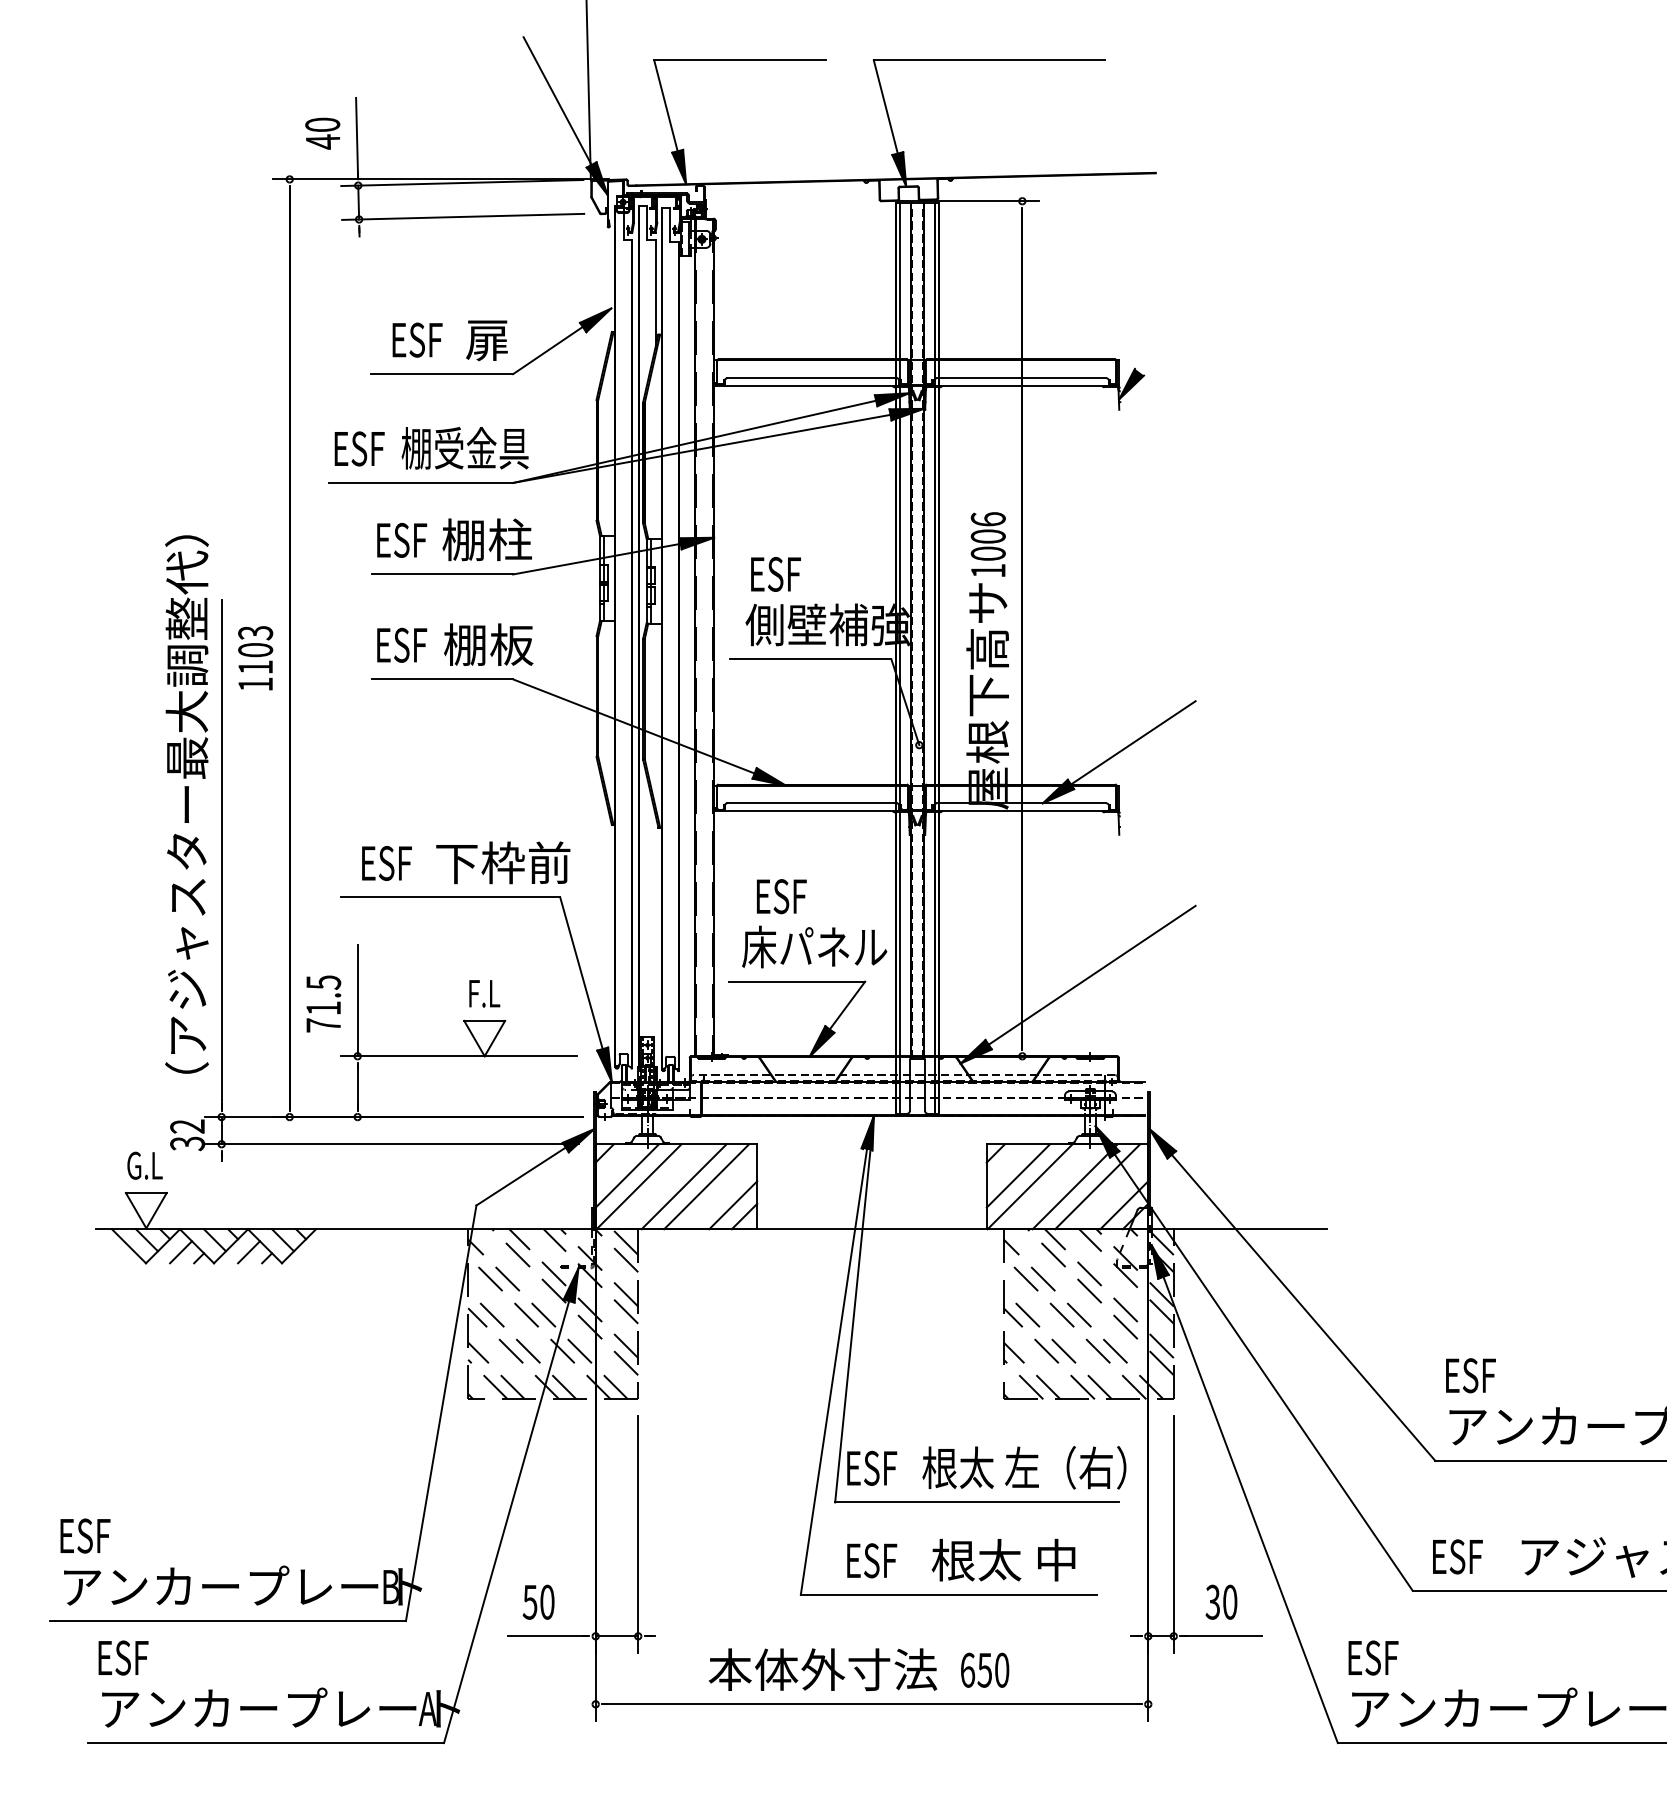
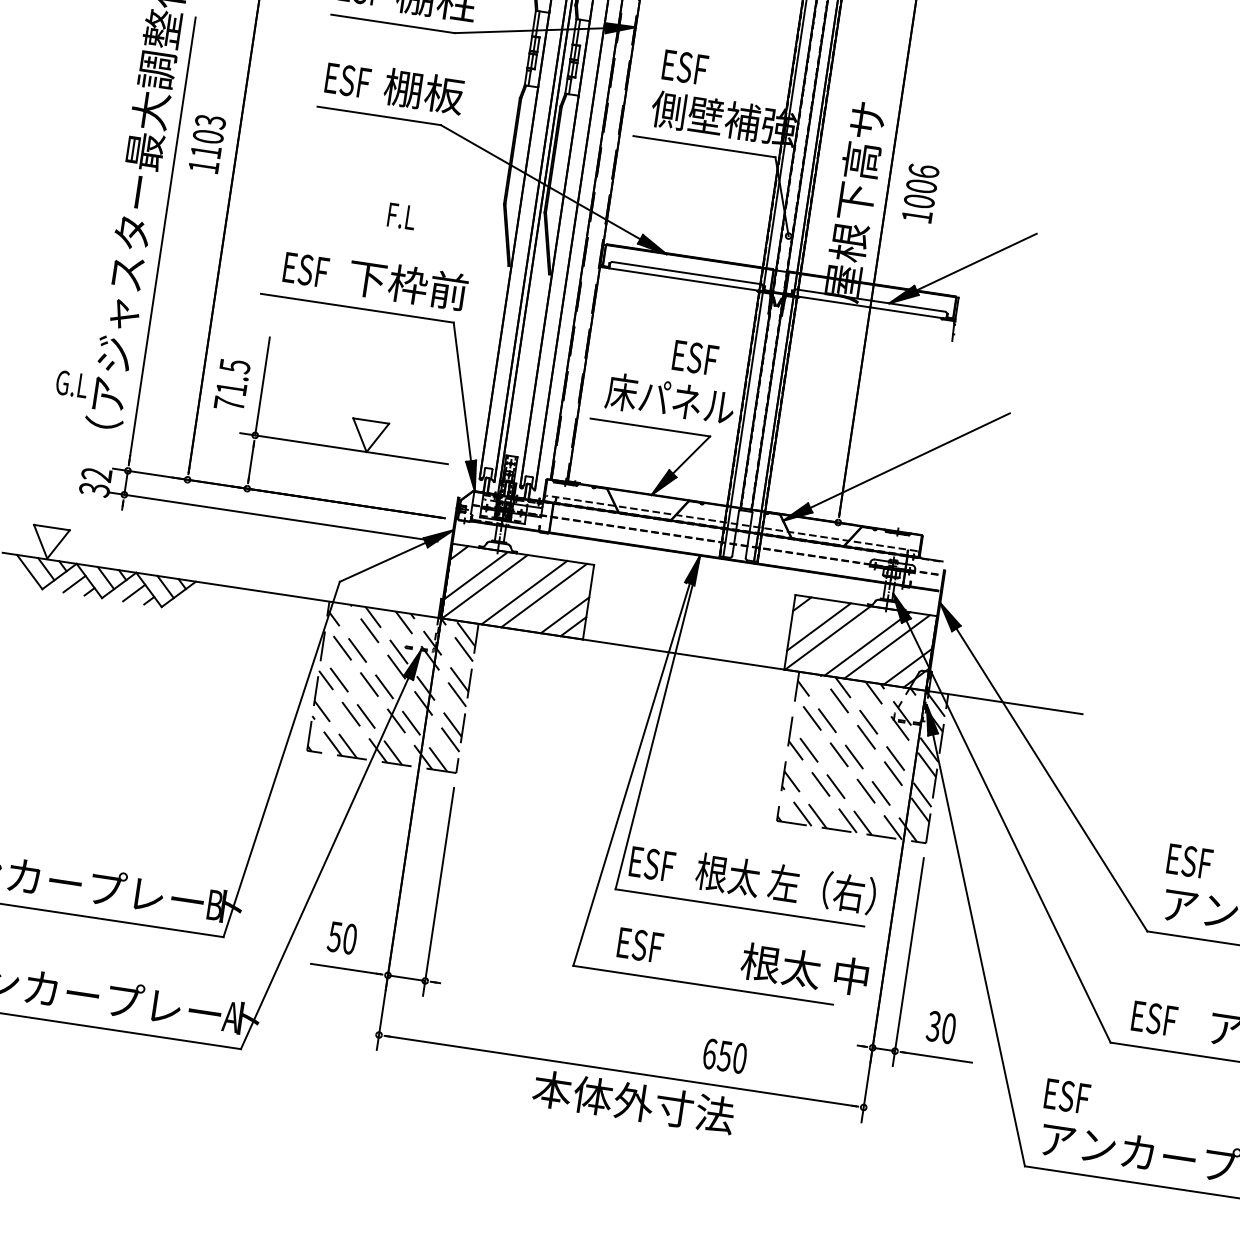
text: (987, 544) -> (919, 193), moved
text: (255, 658) -> (207, 144), moved
text: (781, 896) -> (695, 357), moved
text: (484, 993) -> (401, 216), moved
text: (144, 1165) -> (71, 383), moved
text: (1003, 1559) -> (804, 968), moved
text: (822, 1669) -> (633, 1101), moved

